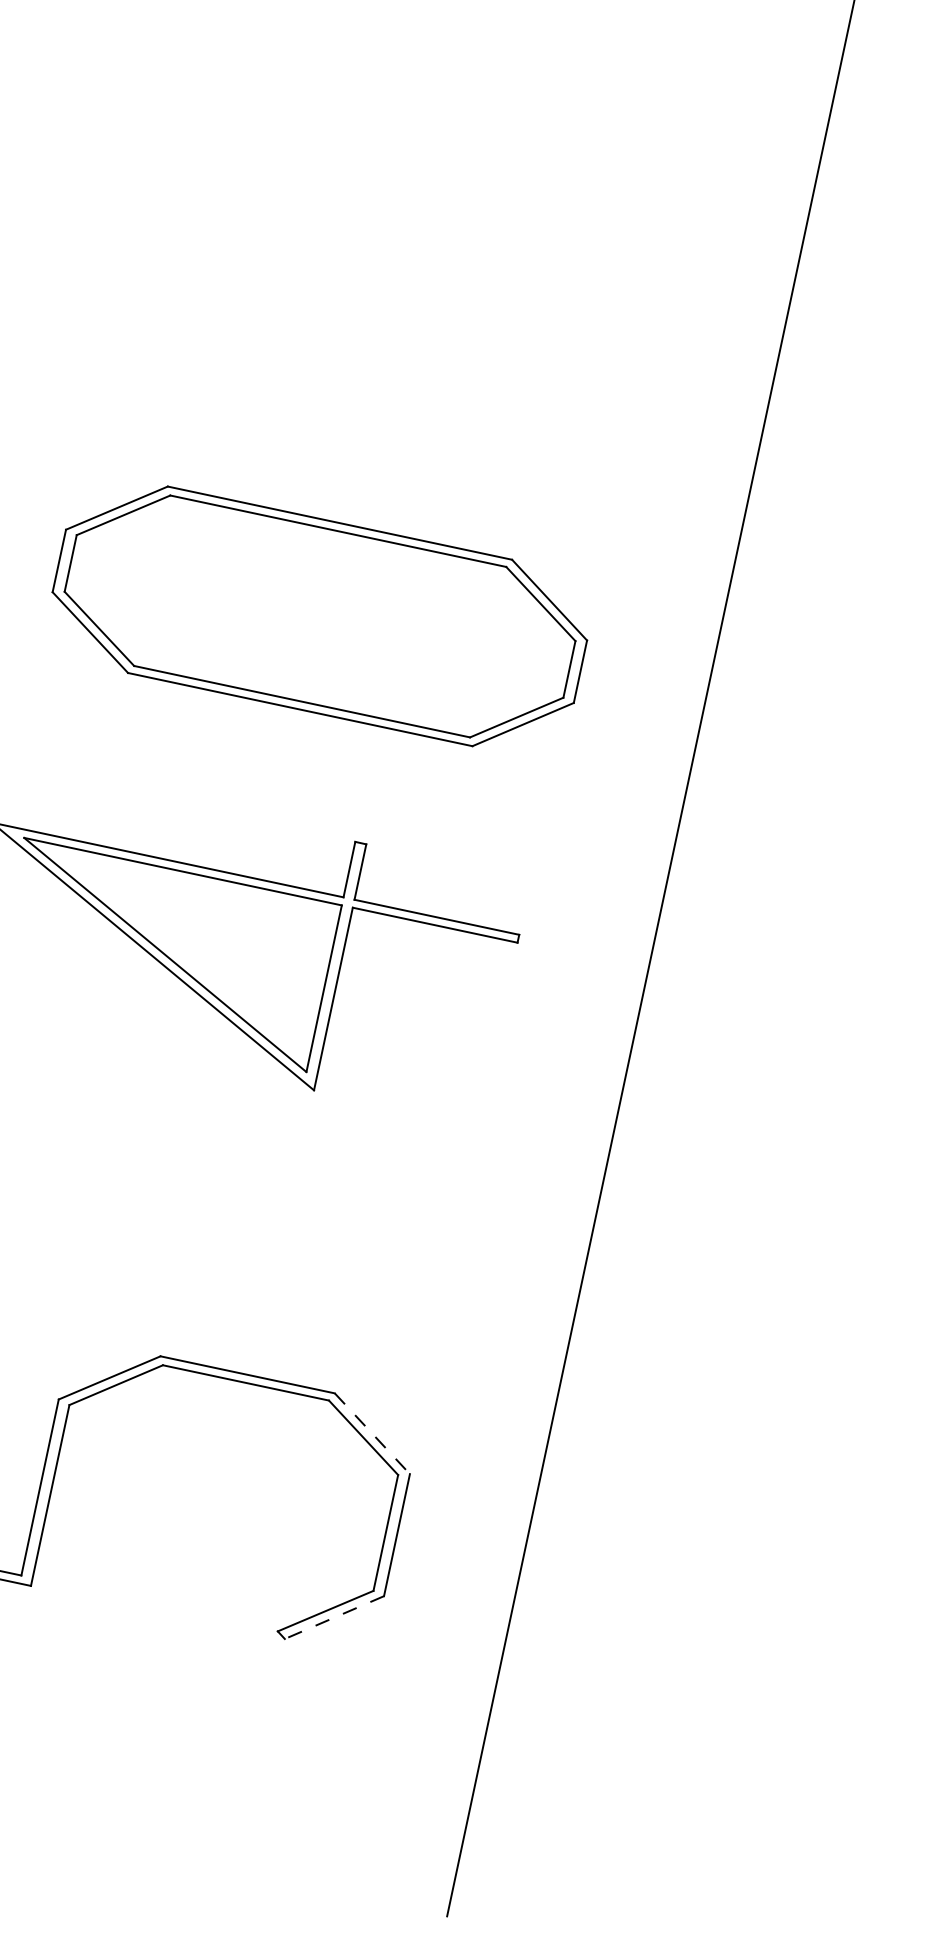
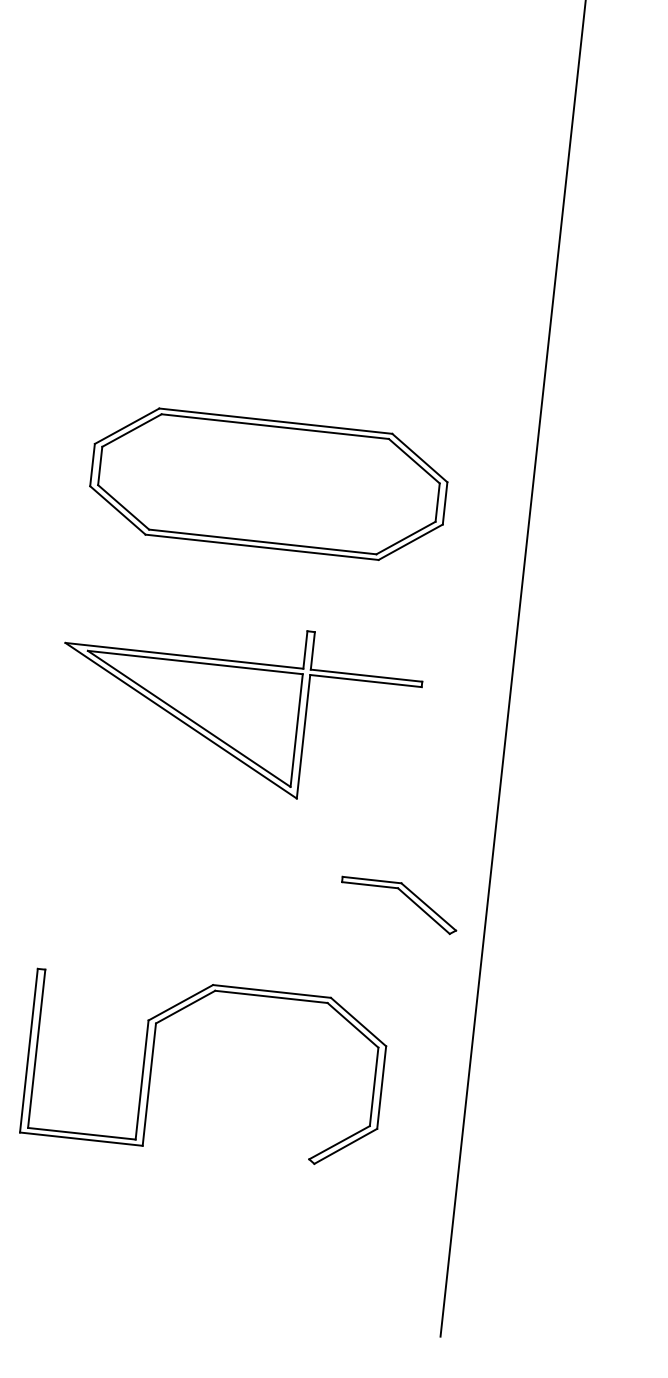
part: (461, 1253) -> (405, 896), added
line: (372, 1434) -> (358, 1022), dashed -> solid
line: (333, 1617) -> (345, 1146), dashed -> solid

